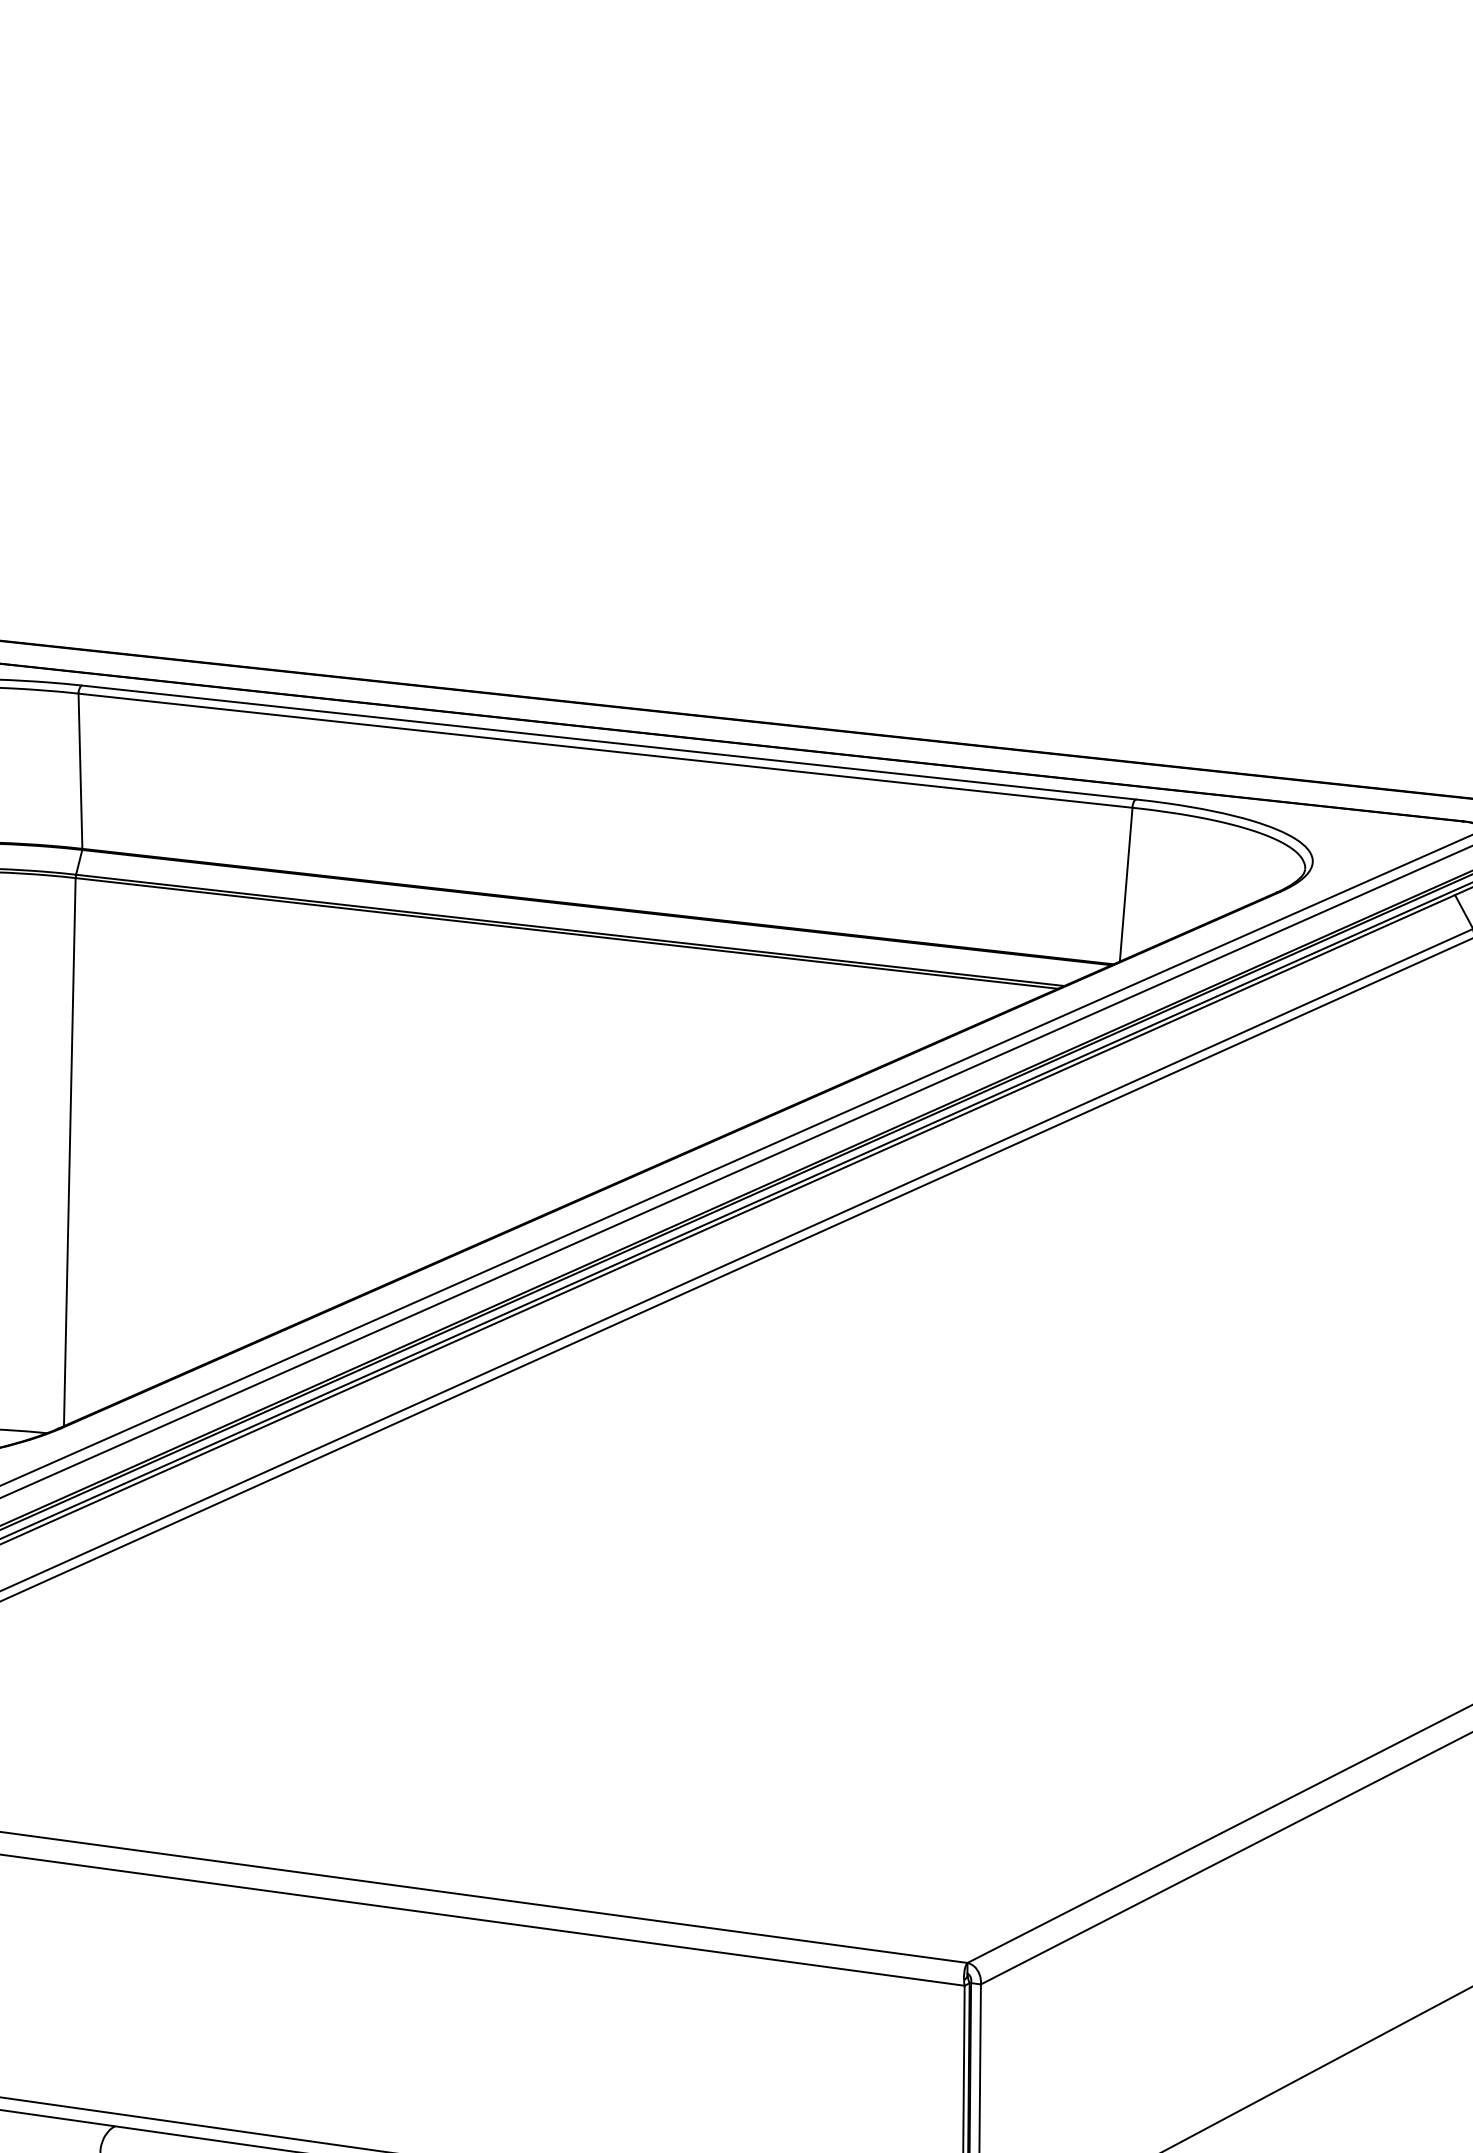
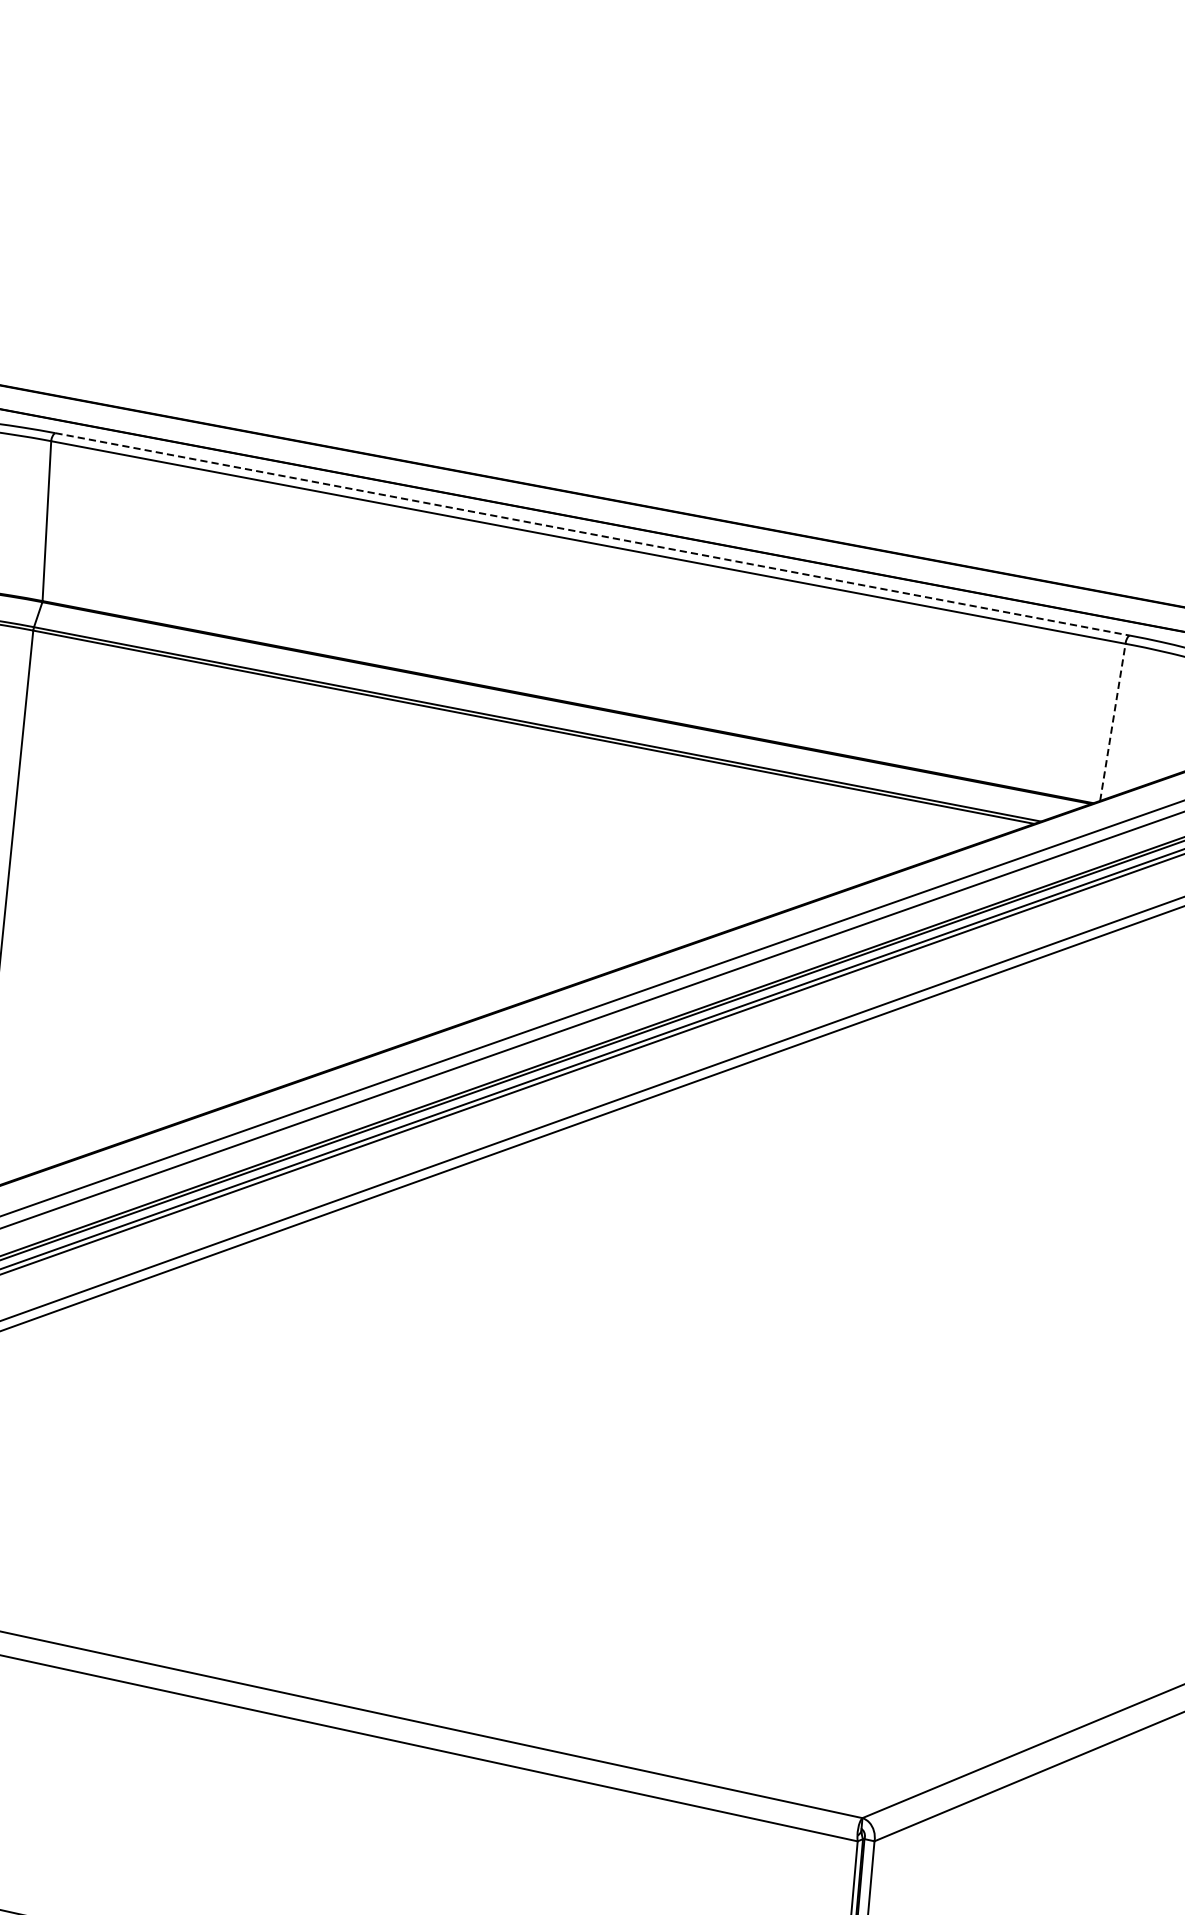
line: (609, 742) -> (593, 534), solid -> dashed
line: (1126, 884) -> (1113, 722), solid -> dashed

